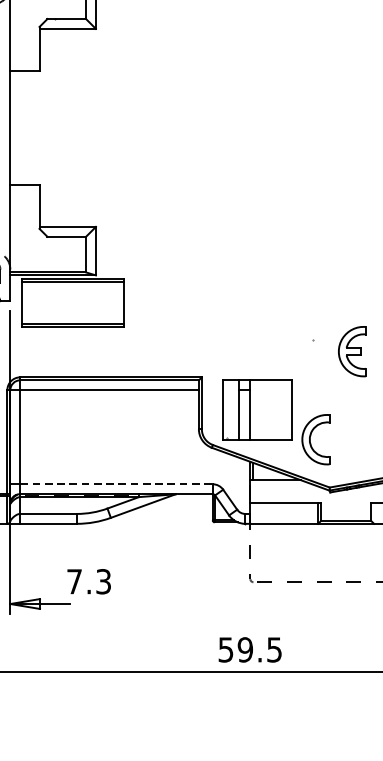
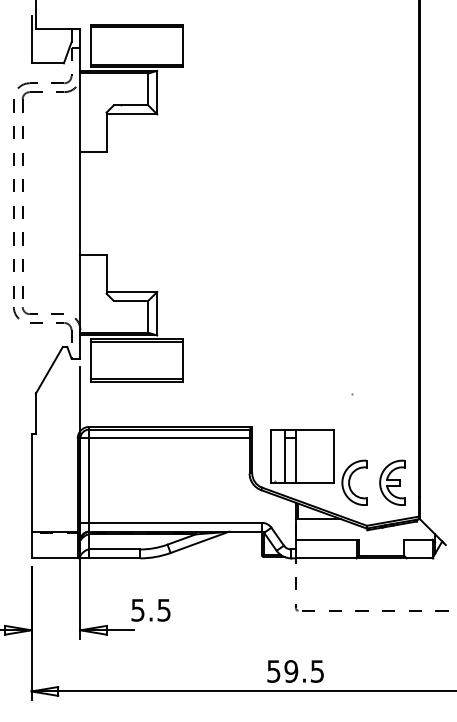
part: (352, 351) -> (392, 482), moved
line: (117, 483) -> (176, 522), dashed -> solid
text: (88, 580) -> (150, 609), 7.3 -> 5.5

